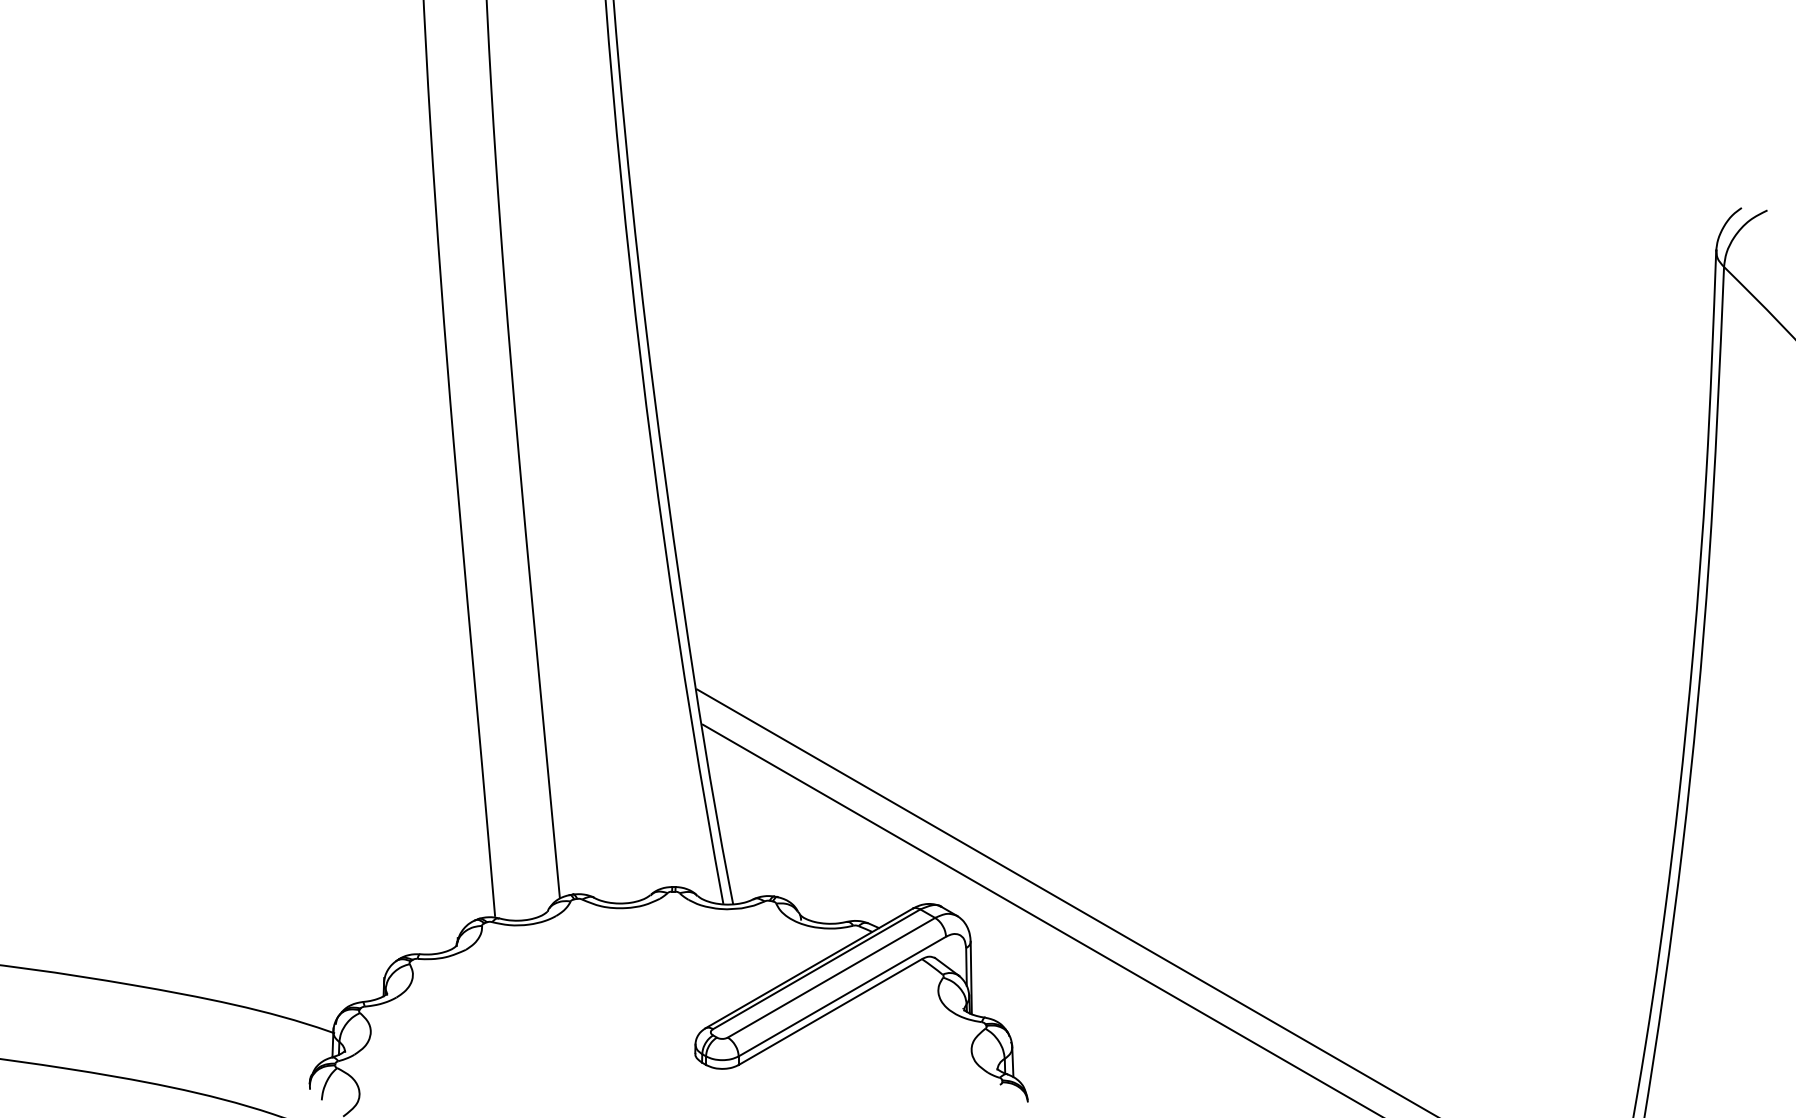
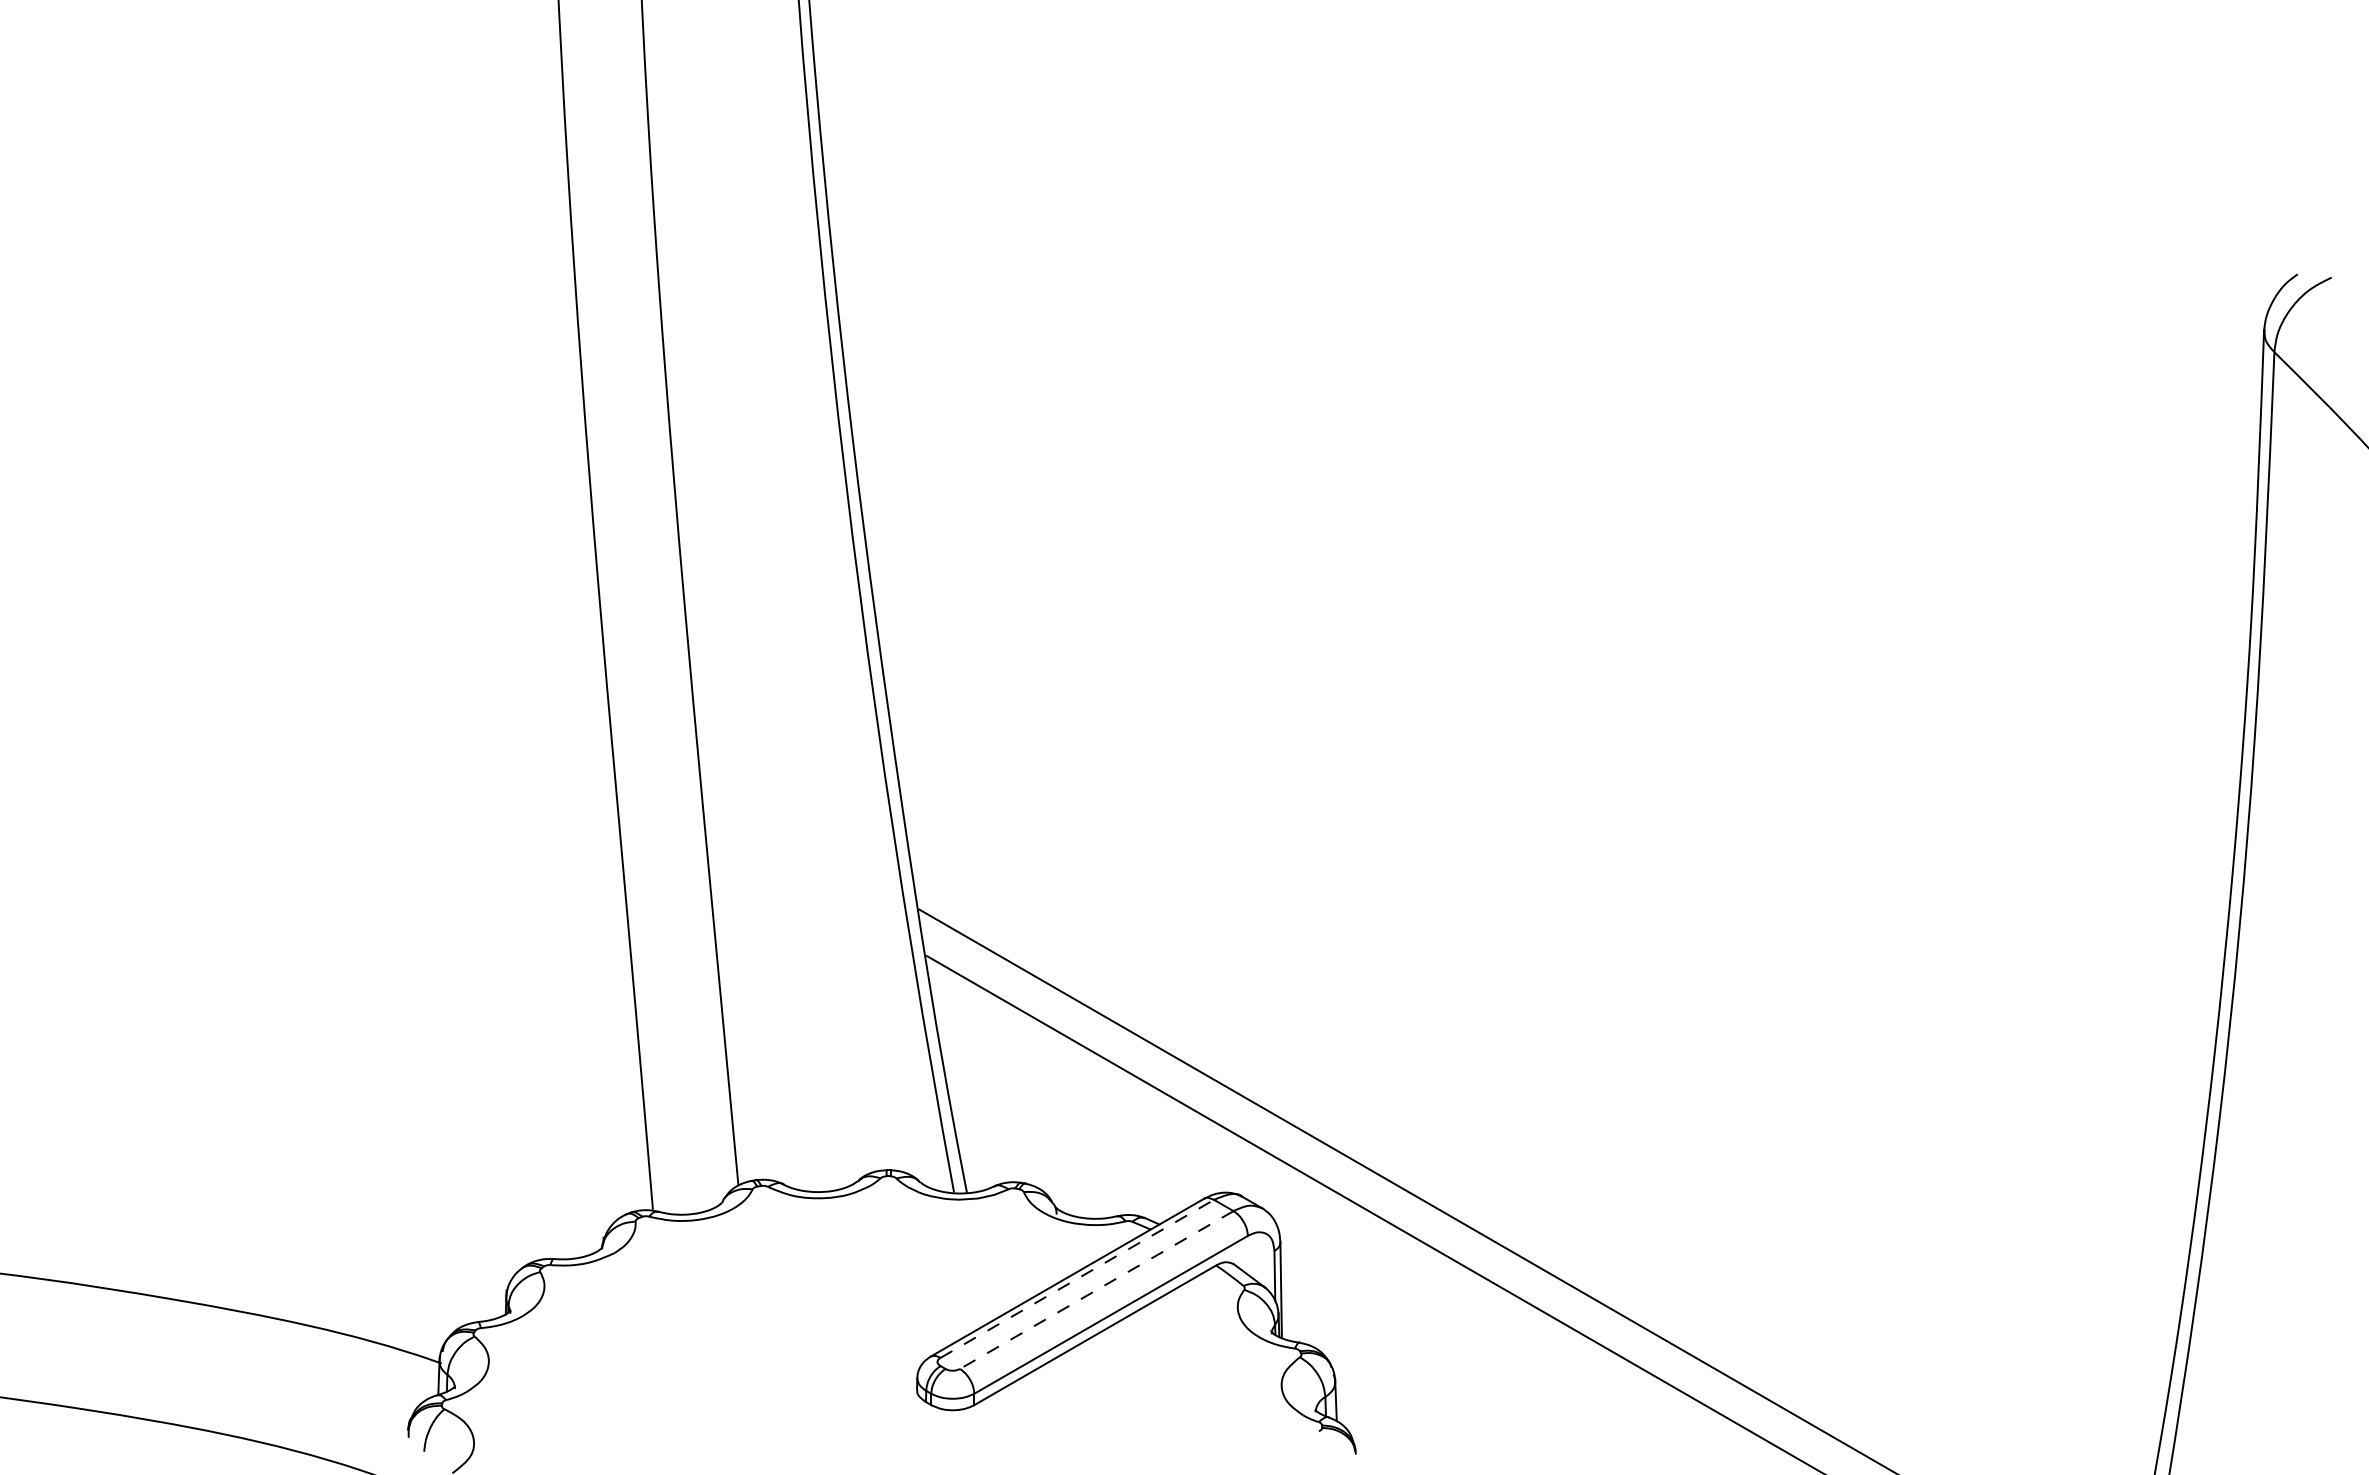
line: (816, 969) -> (1077, 1278), solid -> dashed
line: (831, 978) -> (1096, 1290), solid -> dashed

